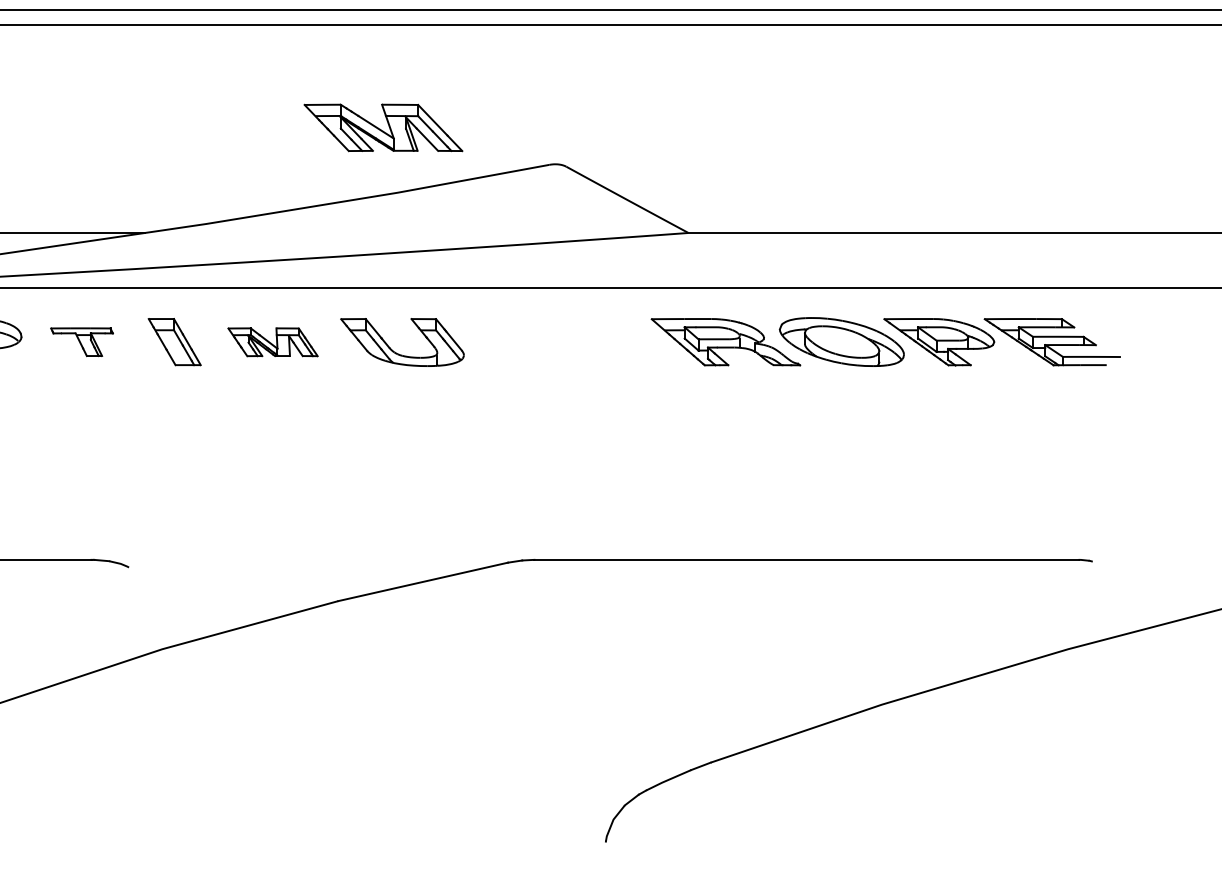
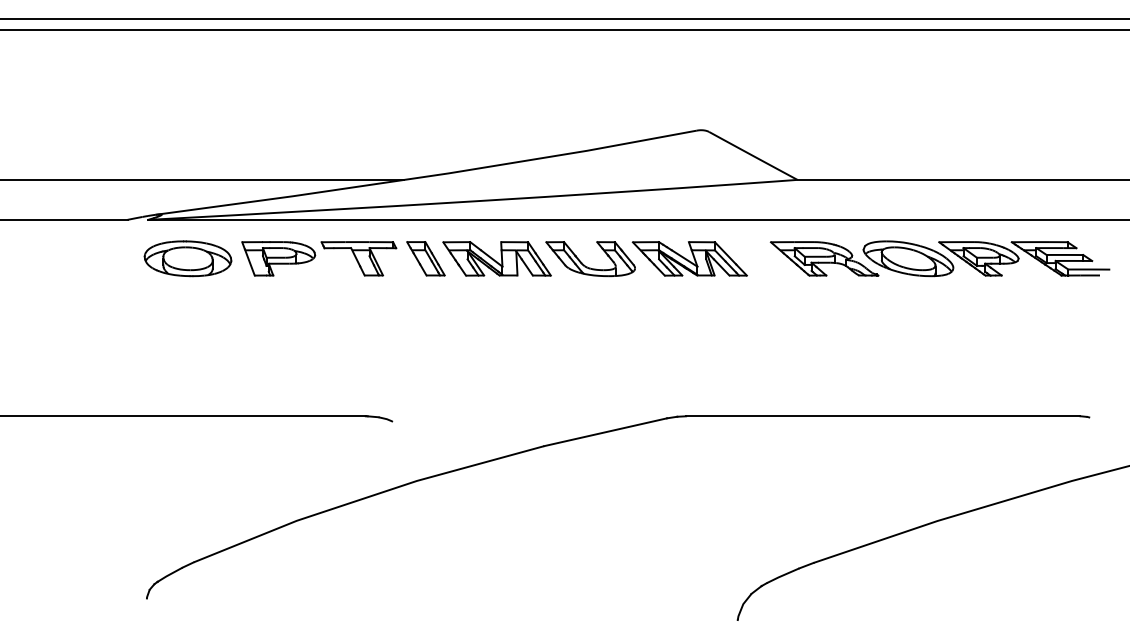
part: (382, 127) -> (689, 258), moved
part: (81, 341) -> (358, 258), size x1.67
part: (272, 341) -> (496, 258), size x1.67

